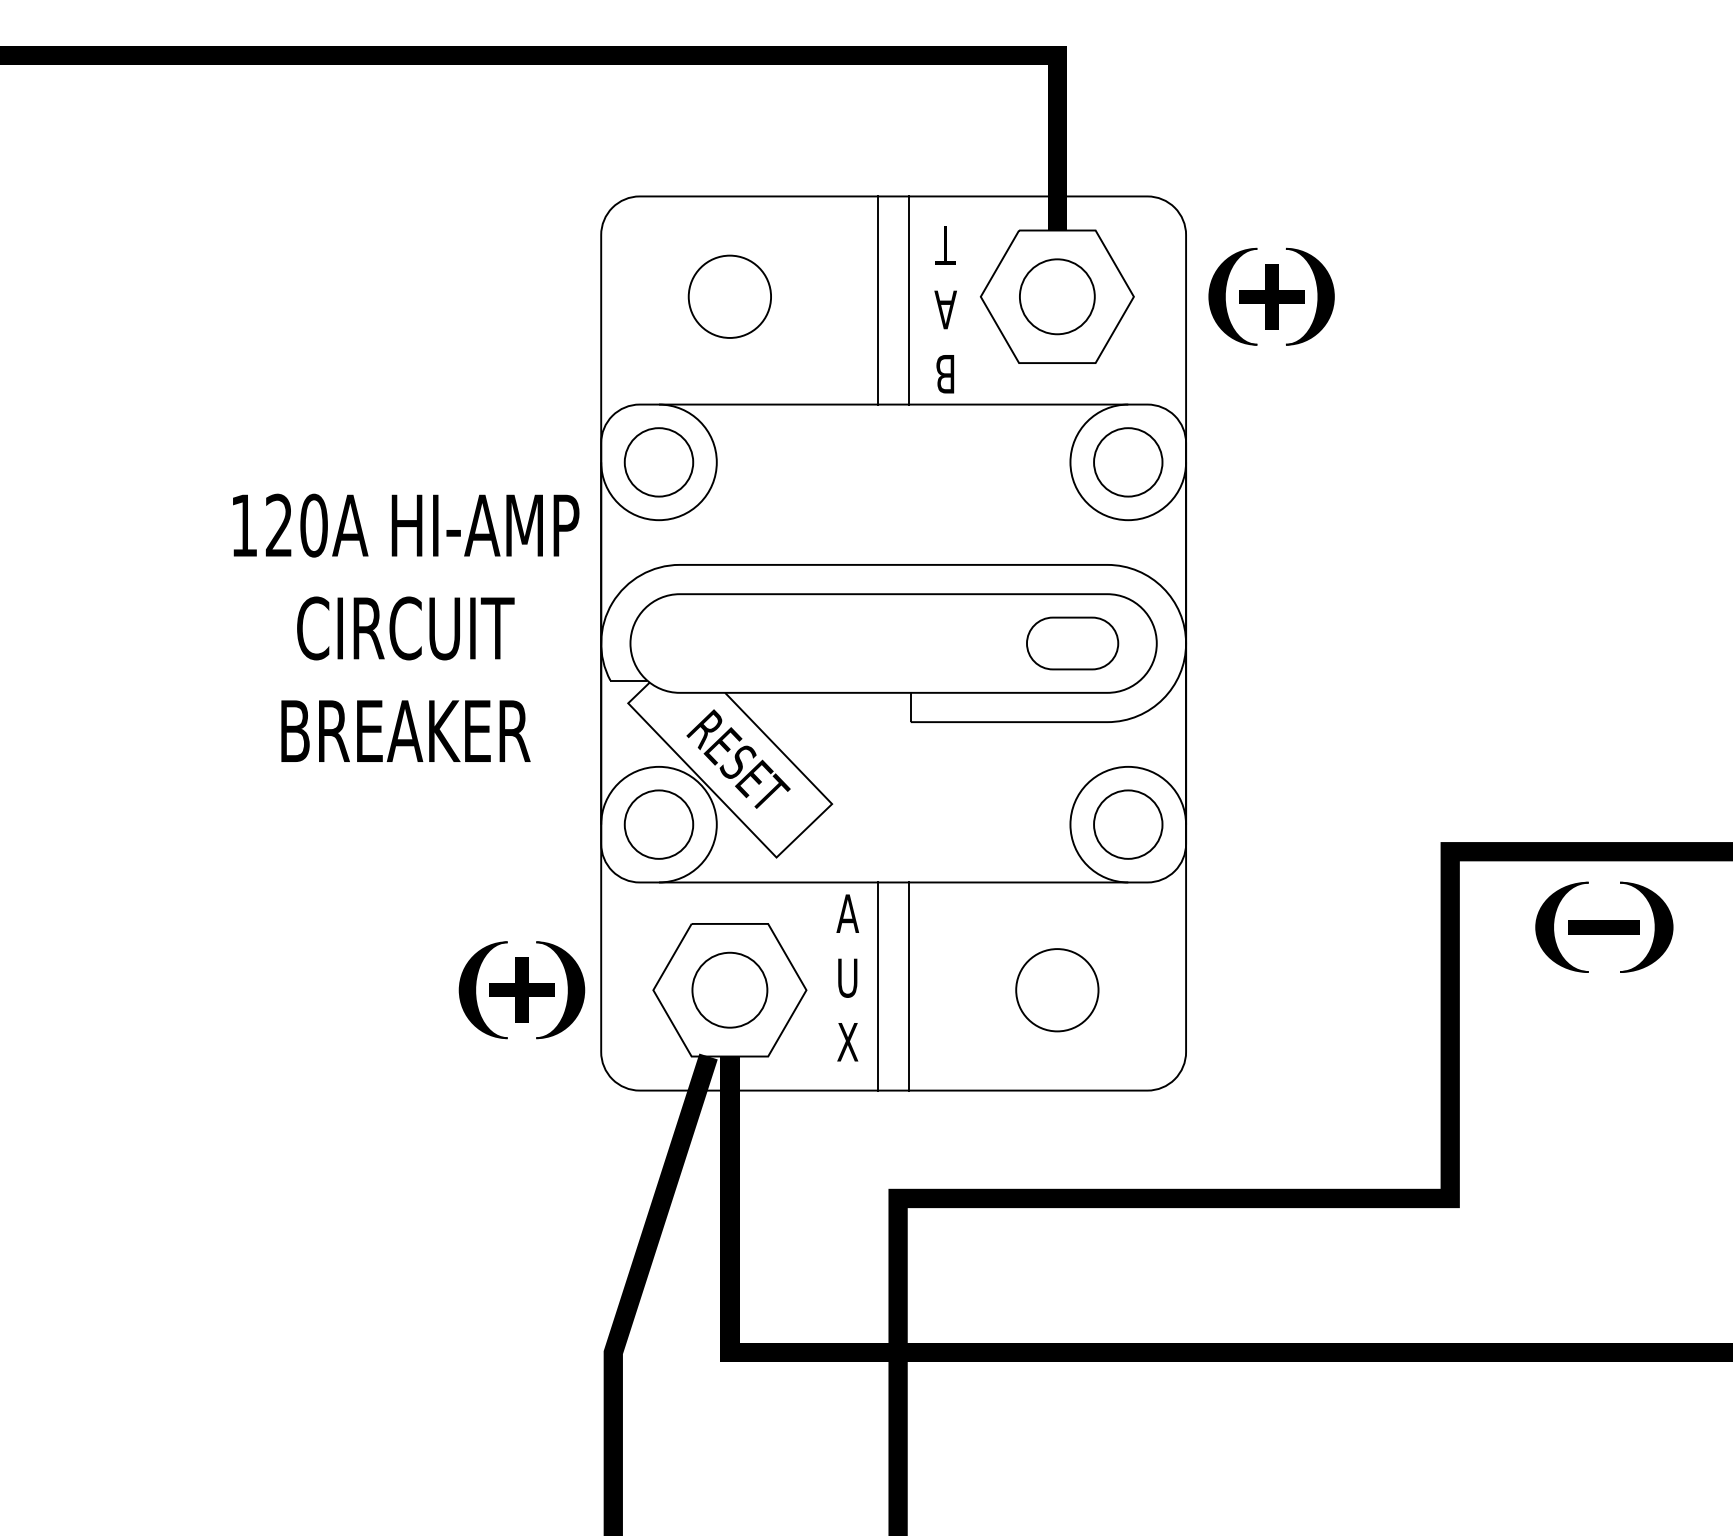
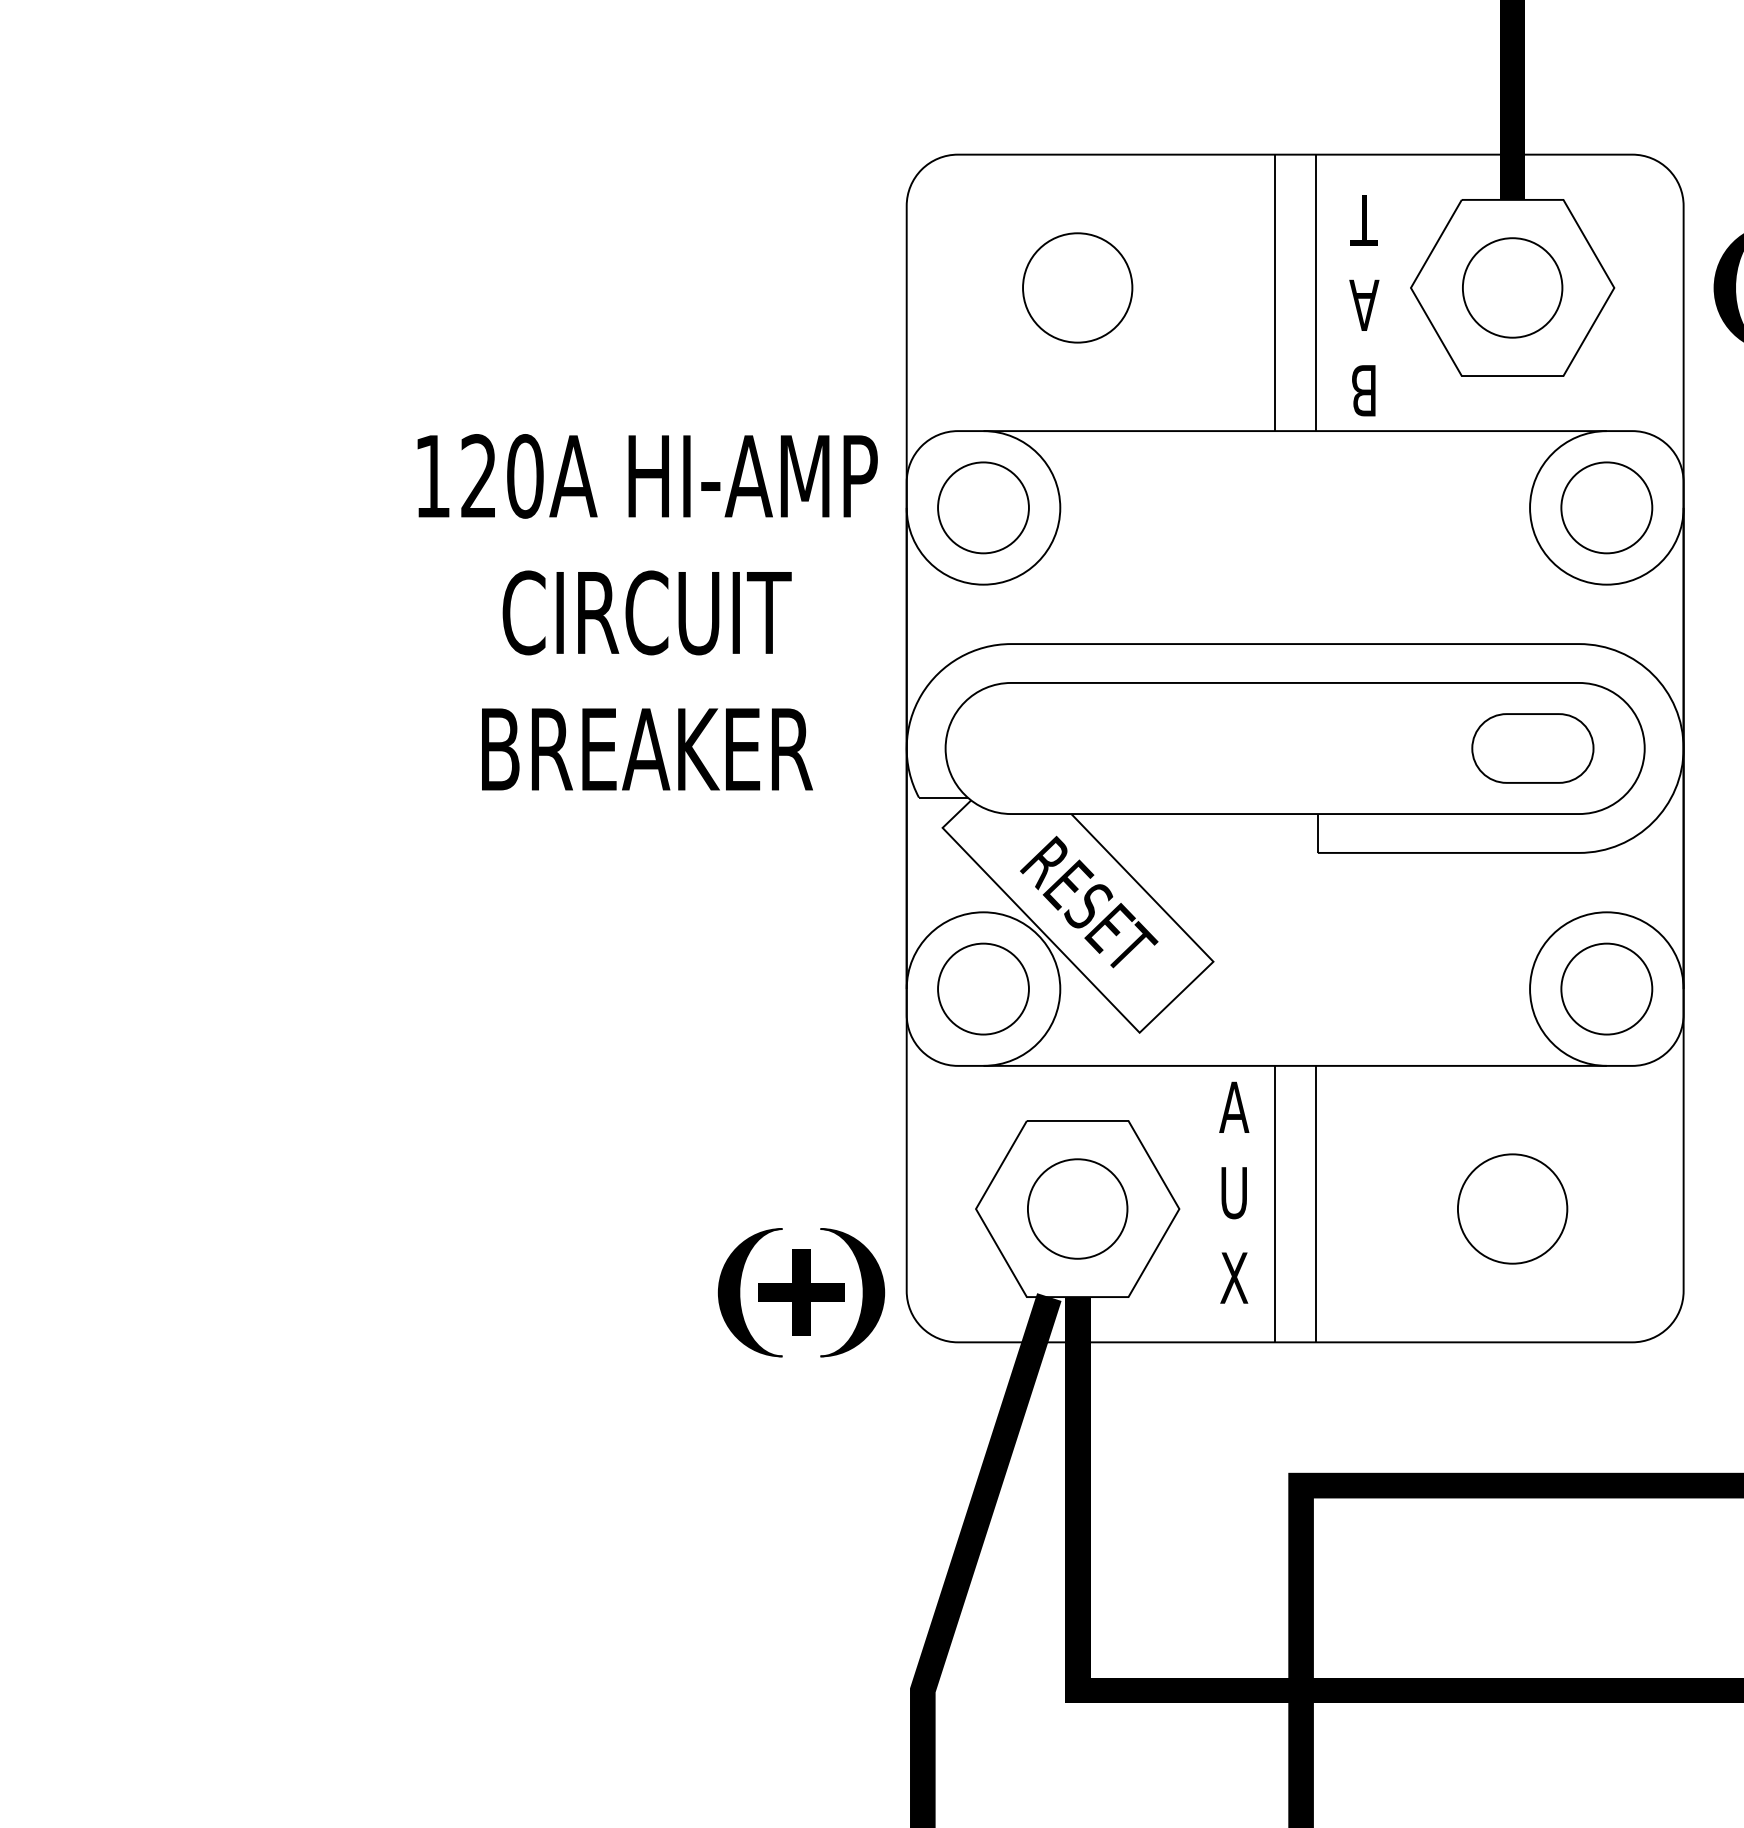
text: (406, 627) -> (648, 611), moved
part: (521, 990) -> (800, 1293), moved

